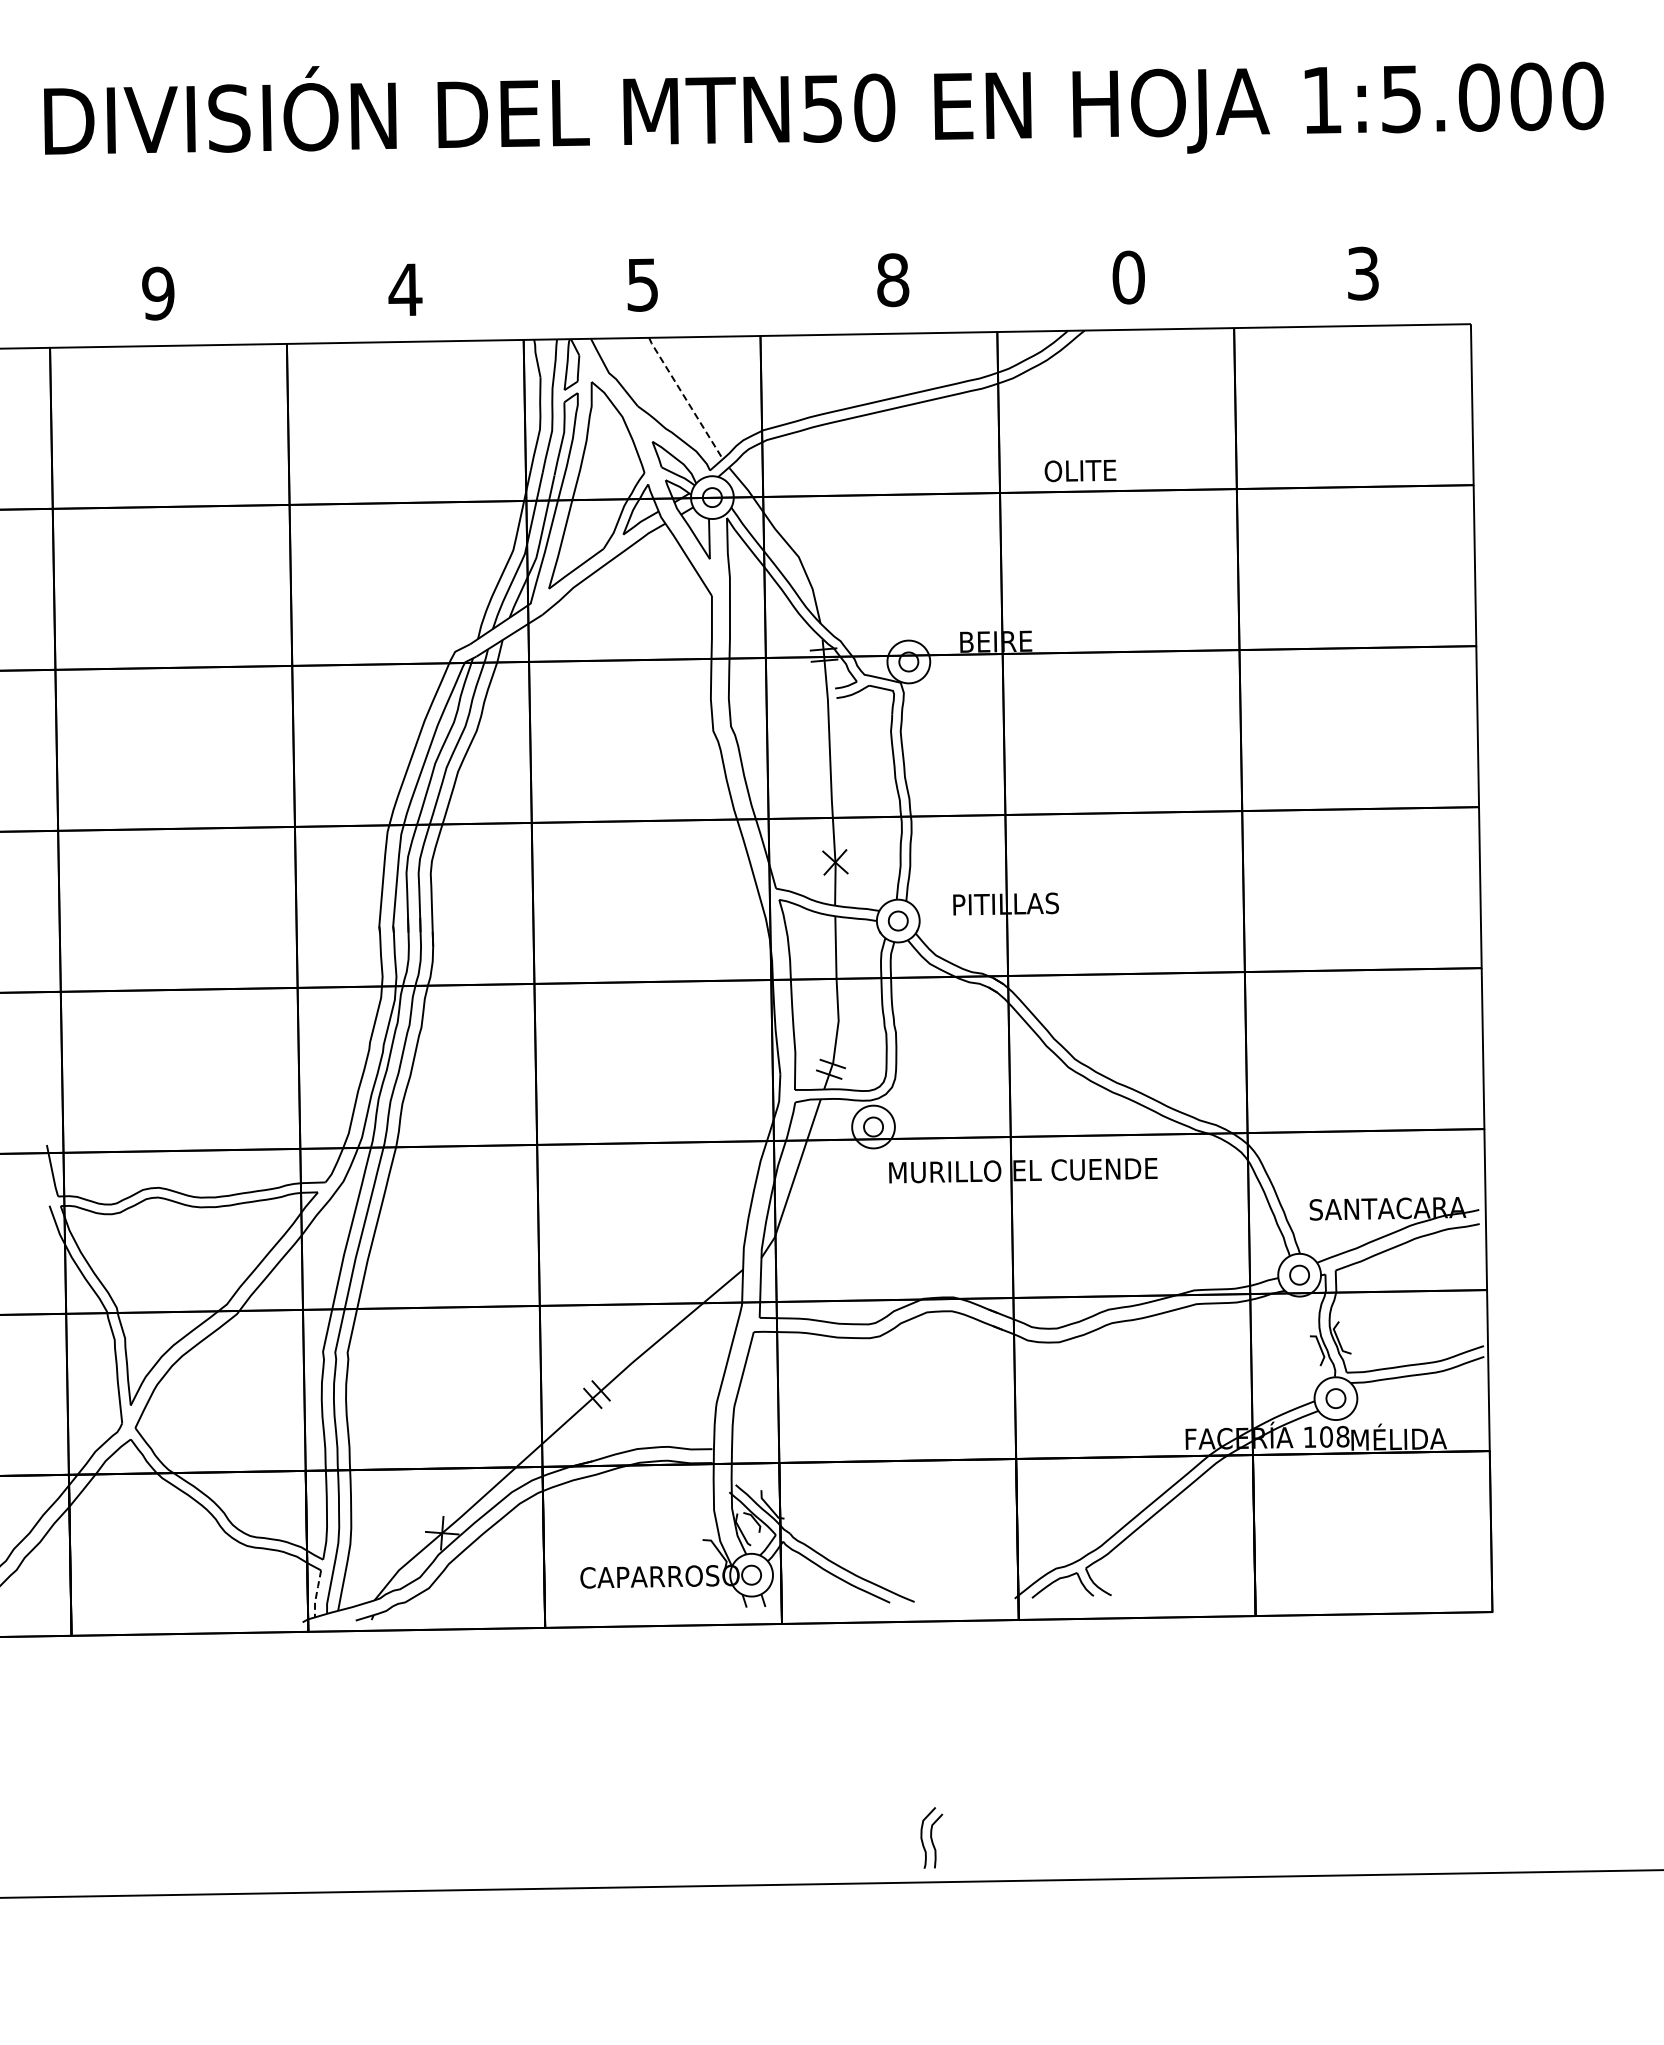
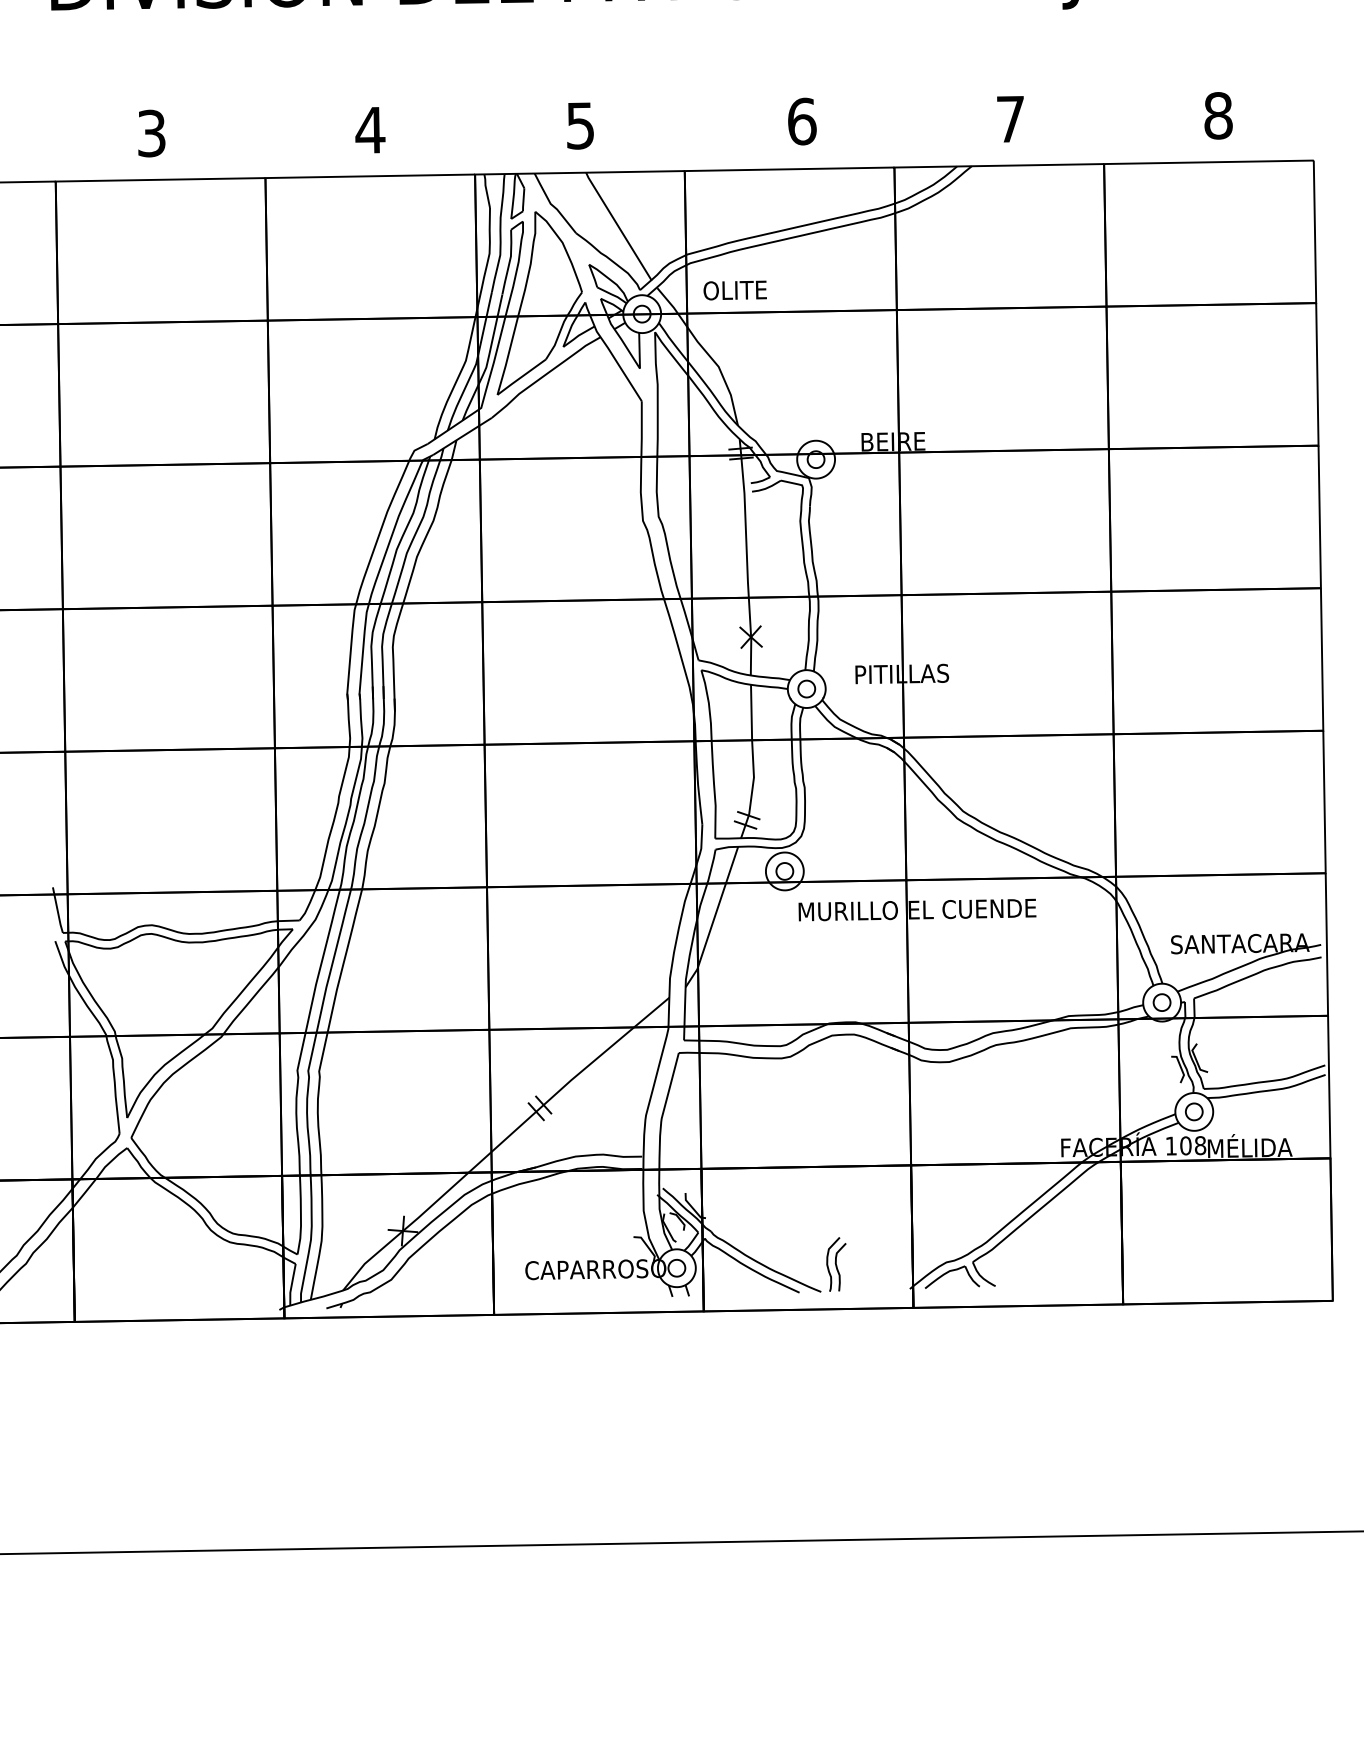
text: (1363, 273) -> (1218, 115), 3 -> 8
text: (1128, 277) -> (1010, 119), 0 -> 7
text: (893, 280) -> (802, 121), 8 -> 6
text: (158, 293) -> (151, 133), 9 -> 3
line: (685, 398) -> (618, 226), dashed -> solid
text: (1080, 470) -> (735, 290), moved
line: (316, 1594) -> (291, 1285), dashed -> solid
part: (931, 1837) -> (836, 1264), moved

